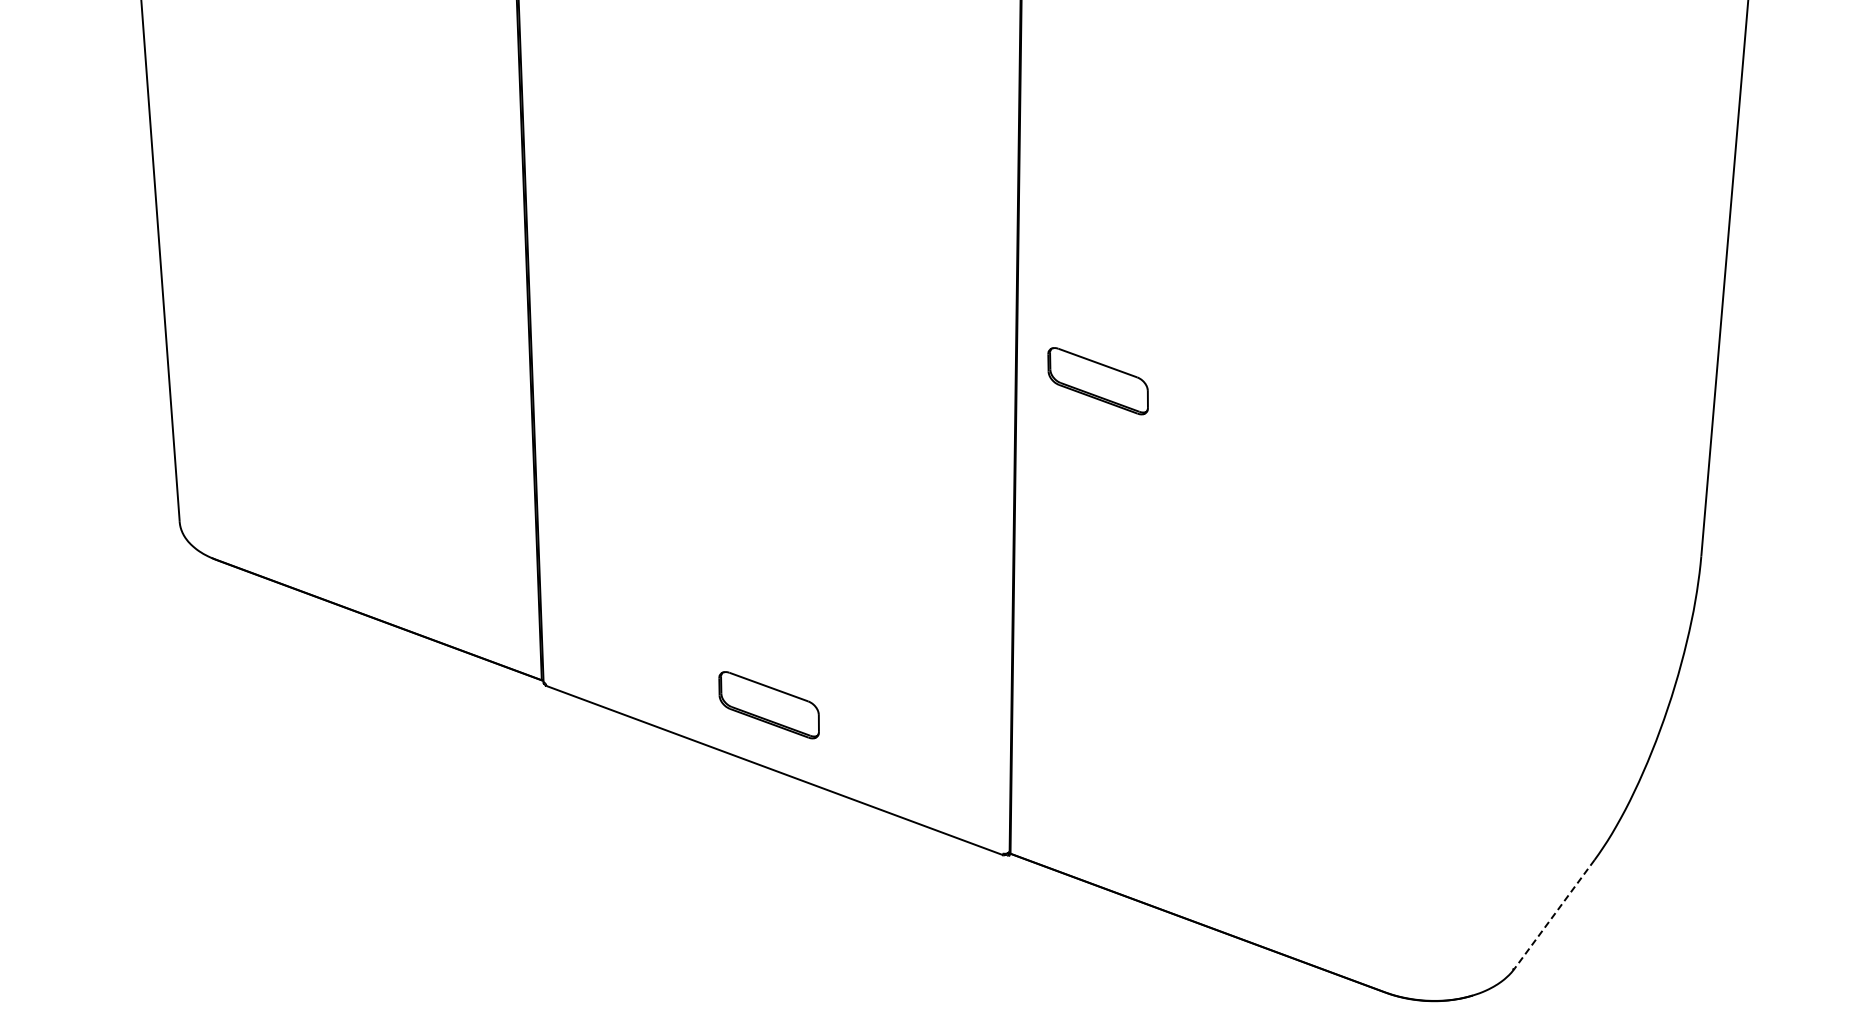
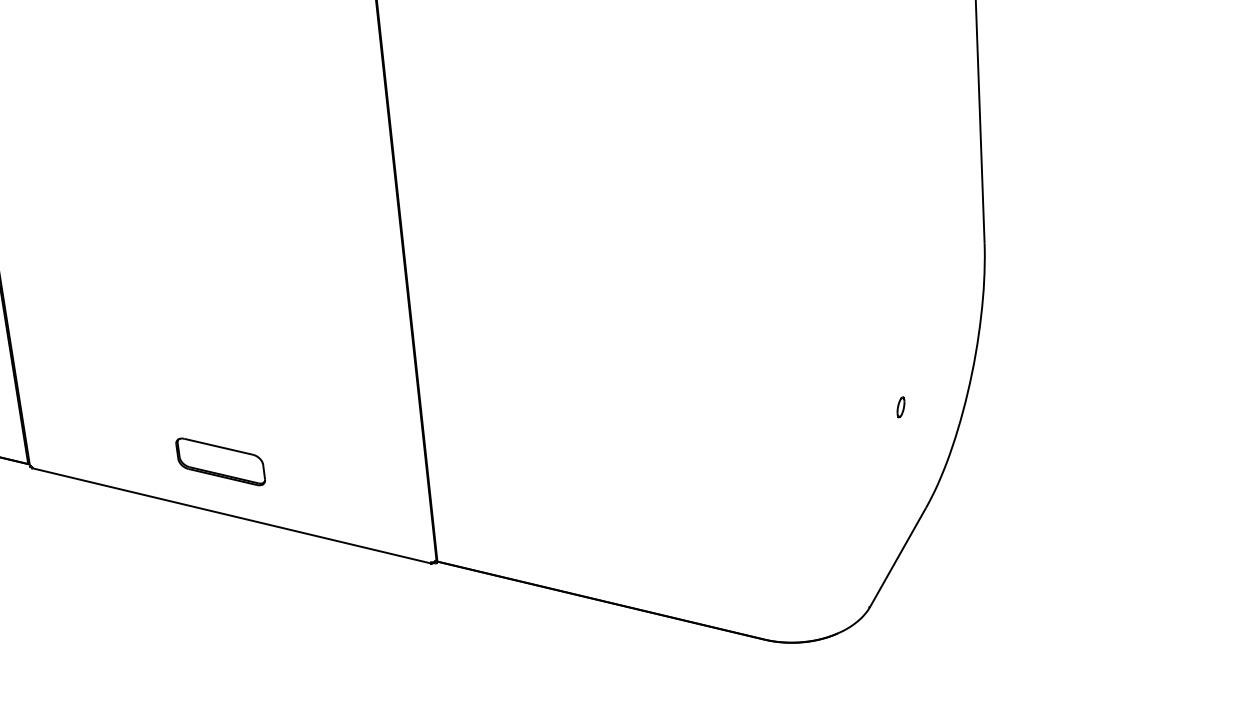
part: (1097, 381) -> (462, 158), removed
part: (1579, 737) -> (901, 406), added
line: (1554, 914) -> (898, 557), dashed -> solid

